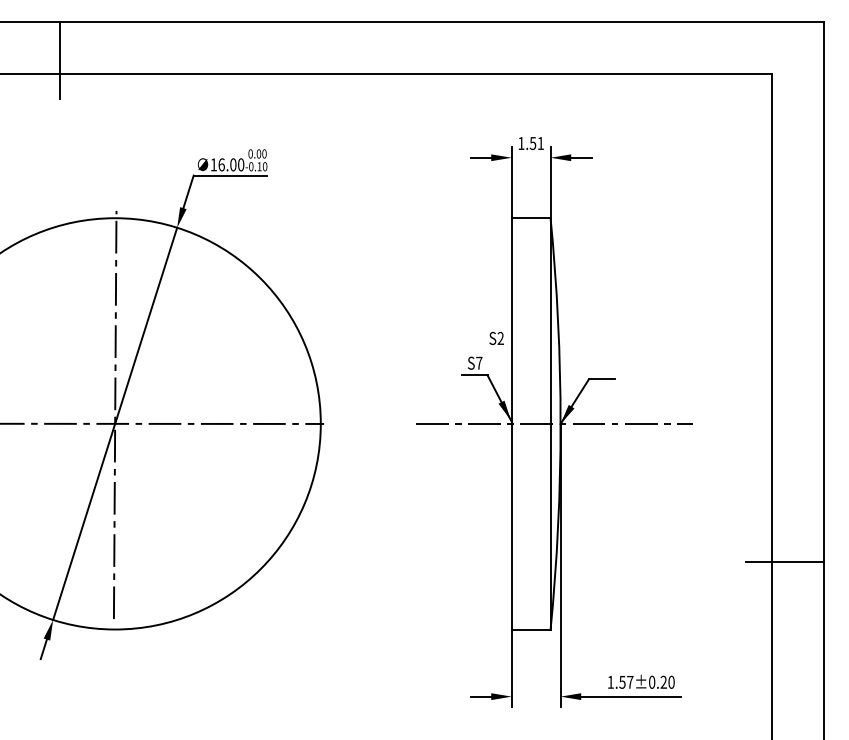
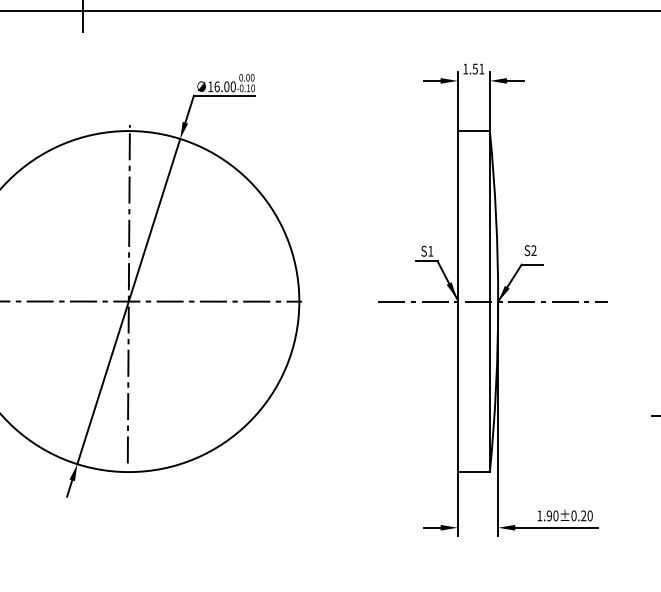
text: (496, 337) -> (530, 249), moved
text: (479, 362) -> (430, 250), S7 -> S1
text: (626, 681) -> (552, 515), 1.57±0.20 -> 1.90±0.20

